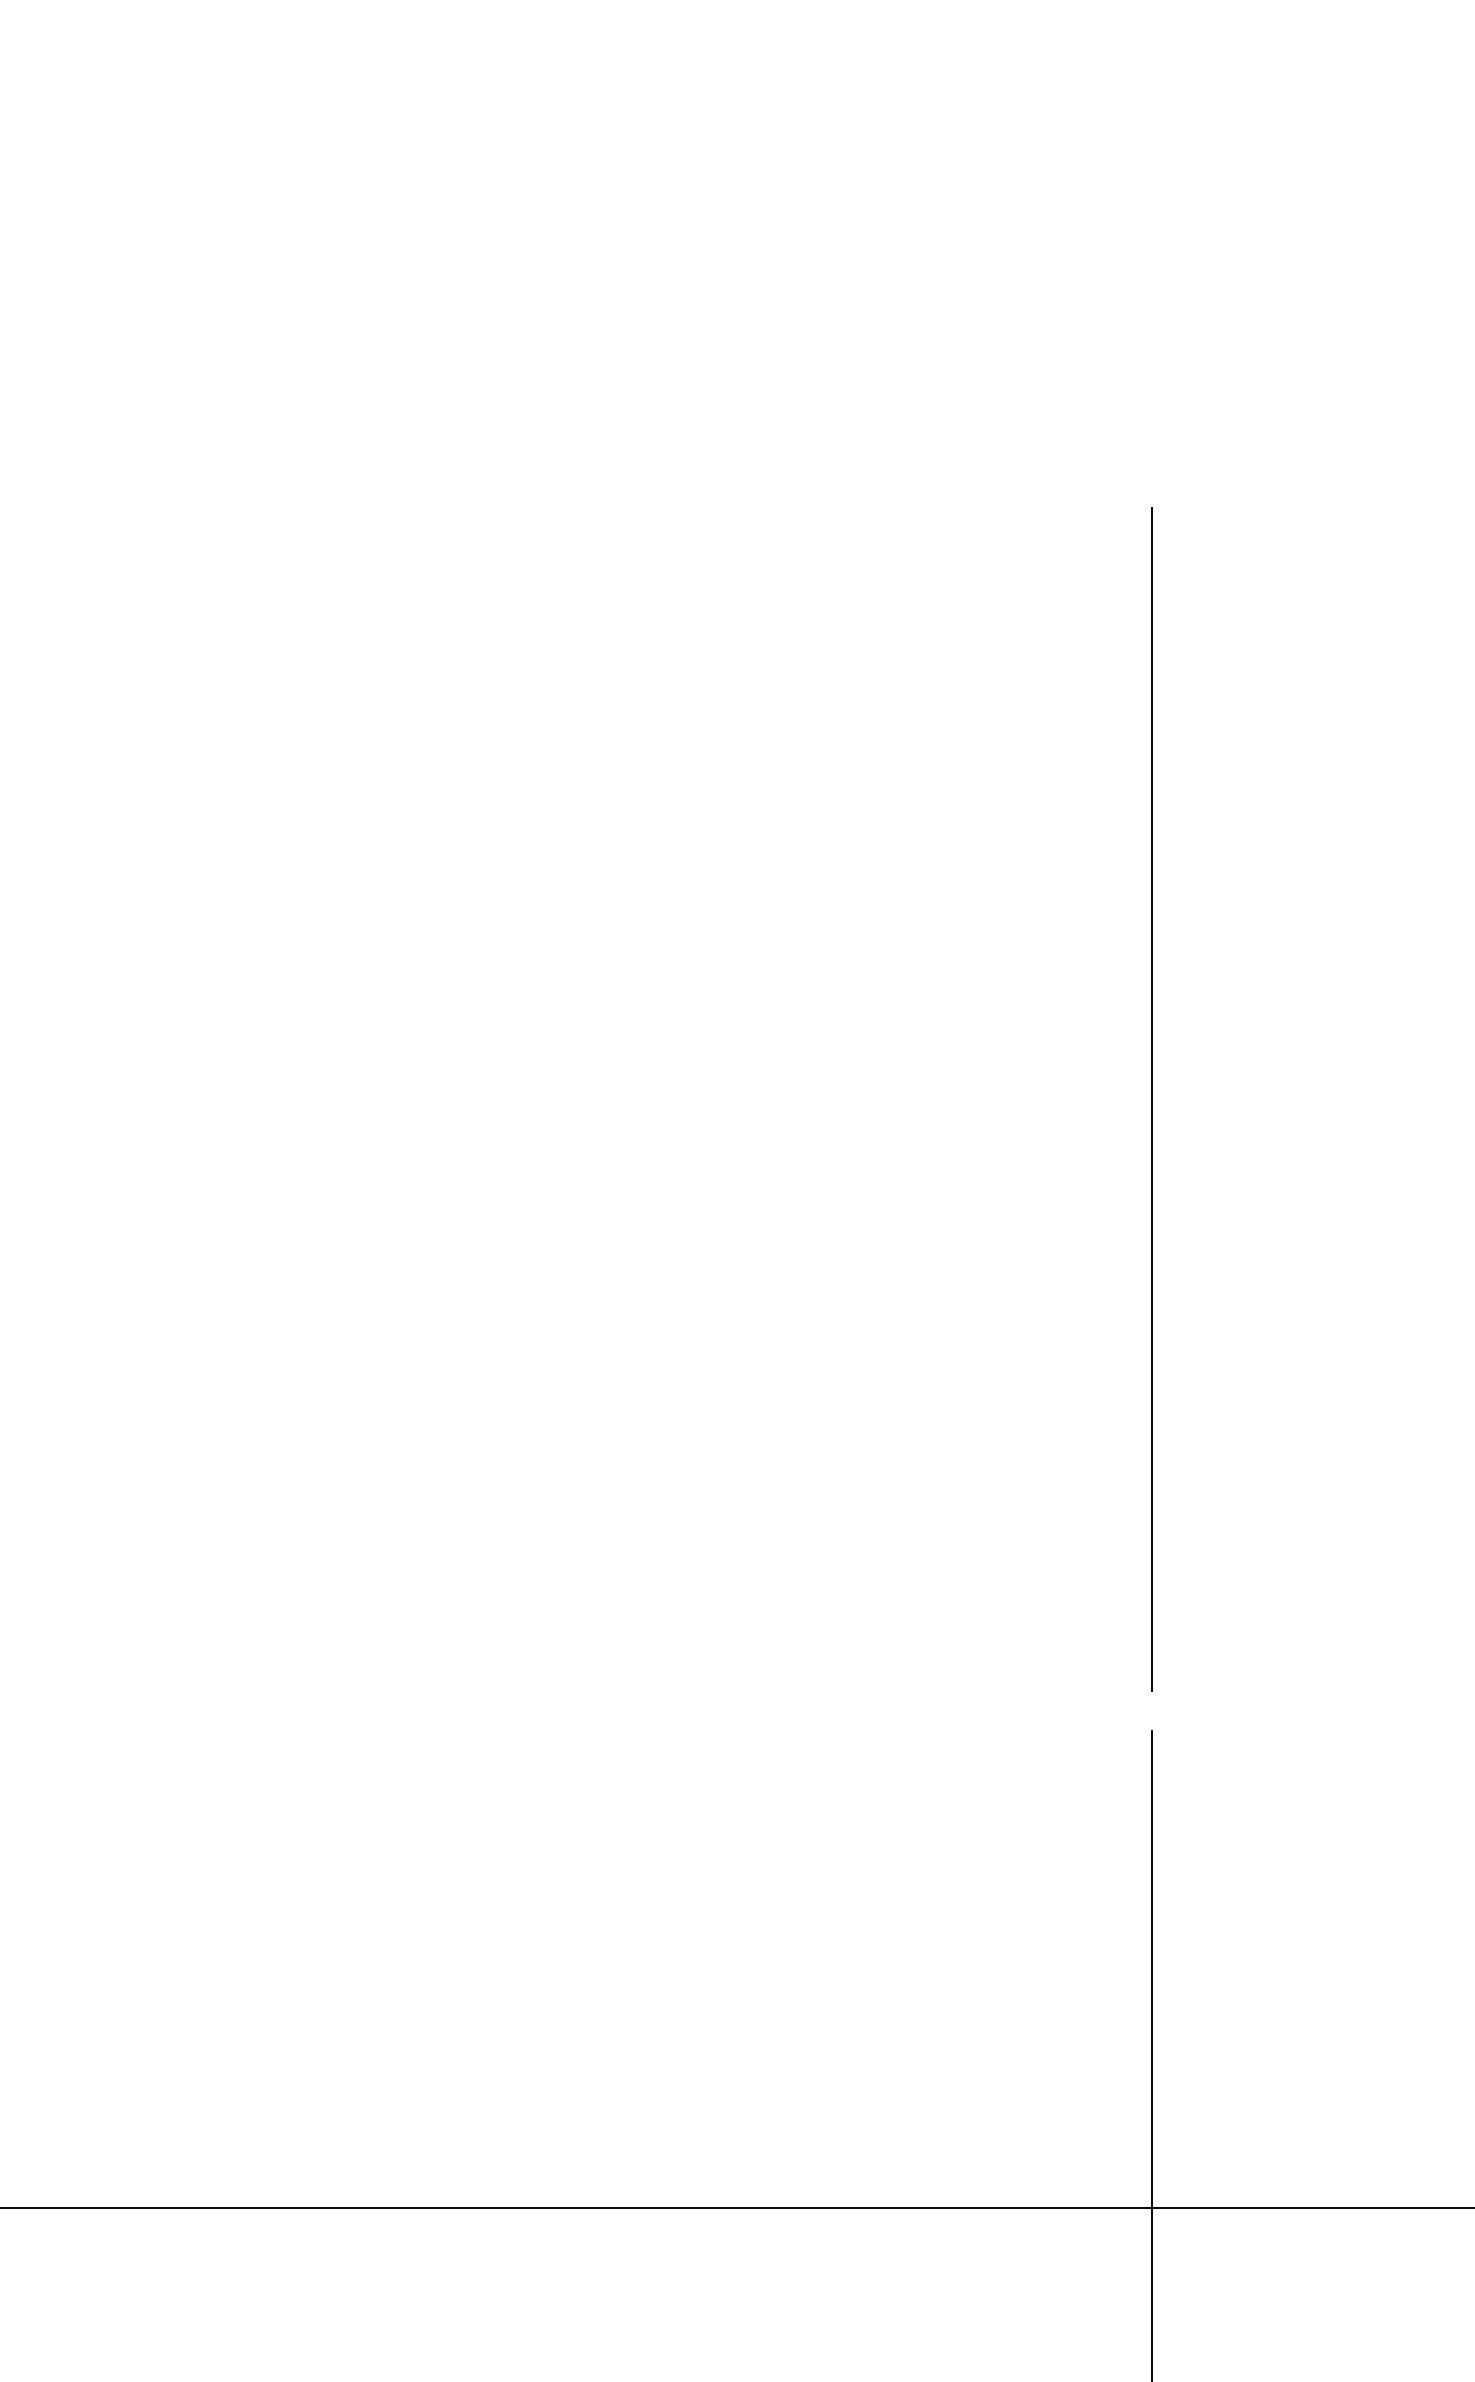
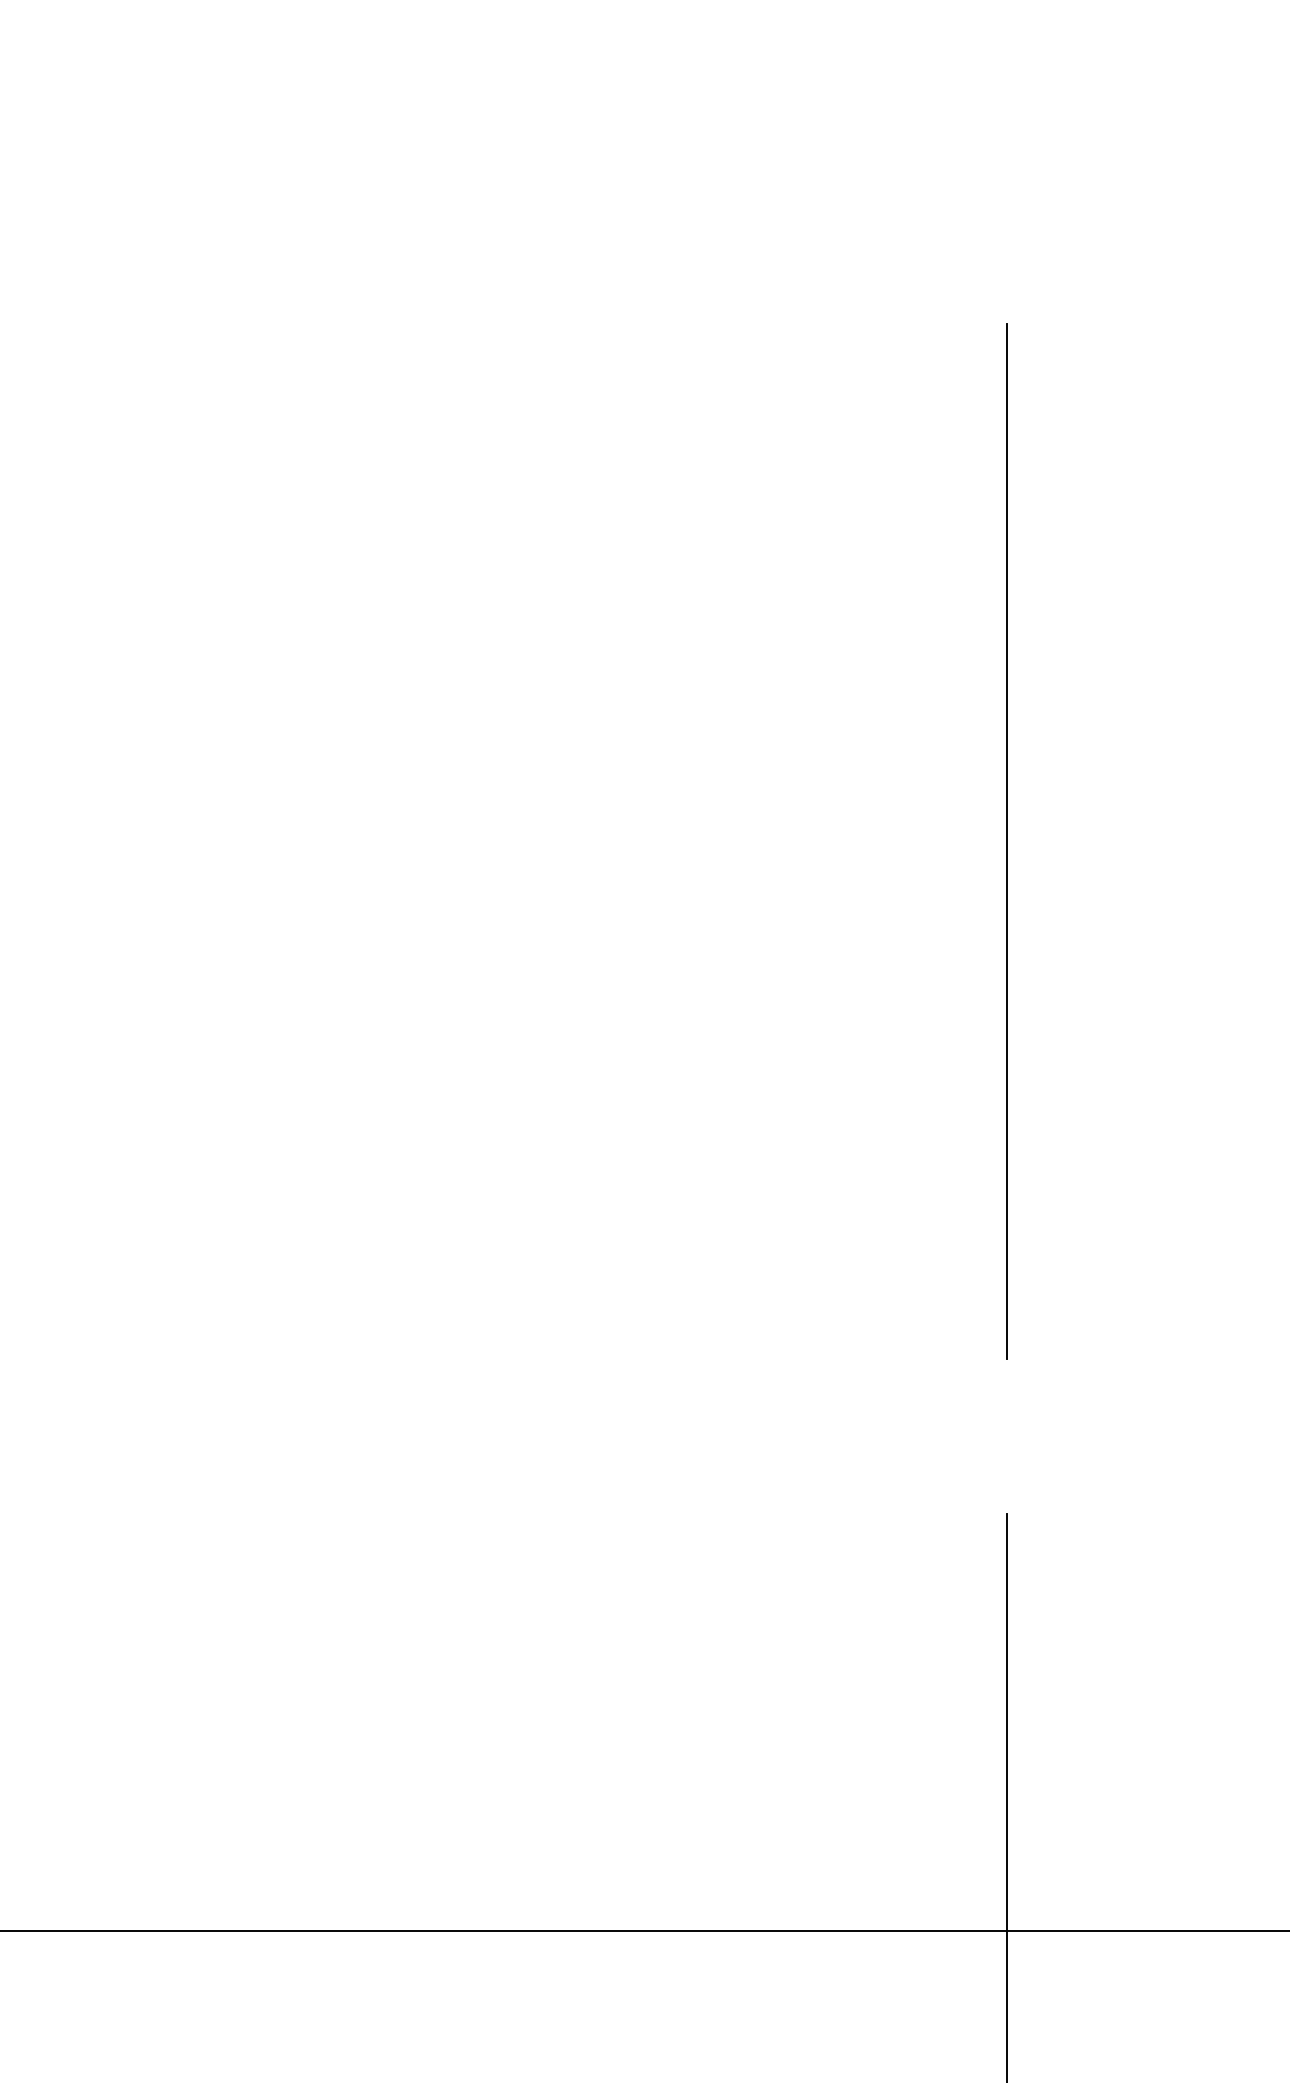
line: (1150, 1099) -> (1006, 841), moved

